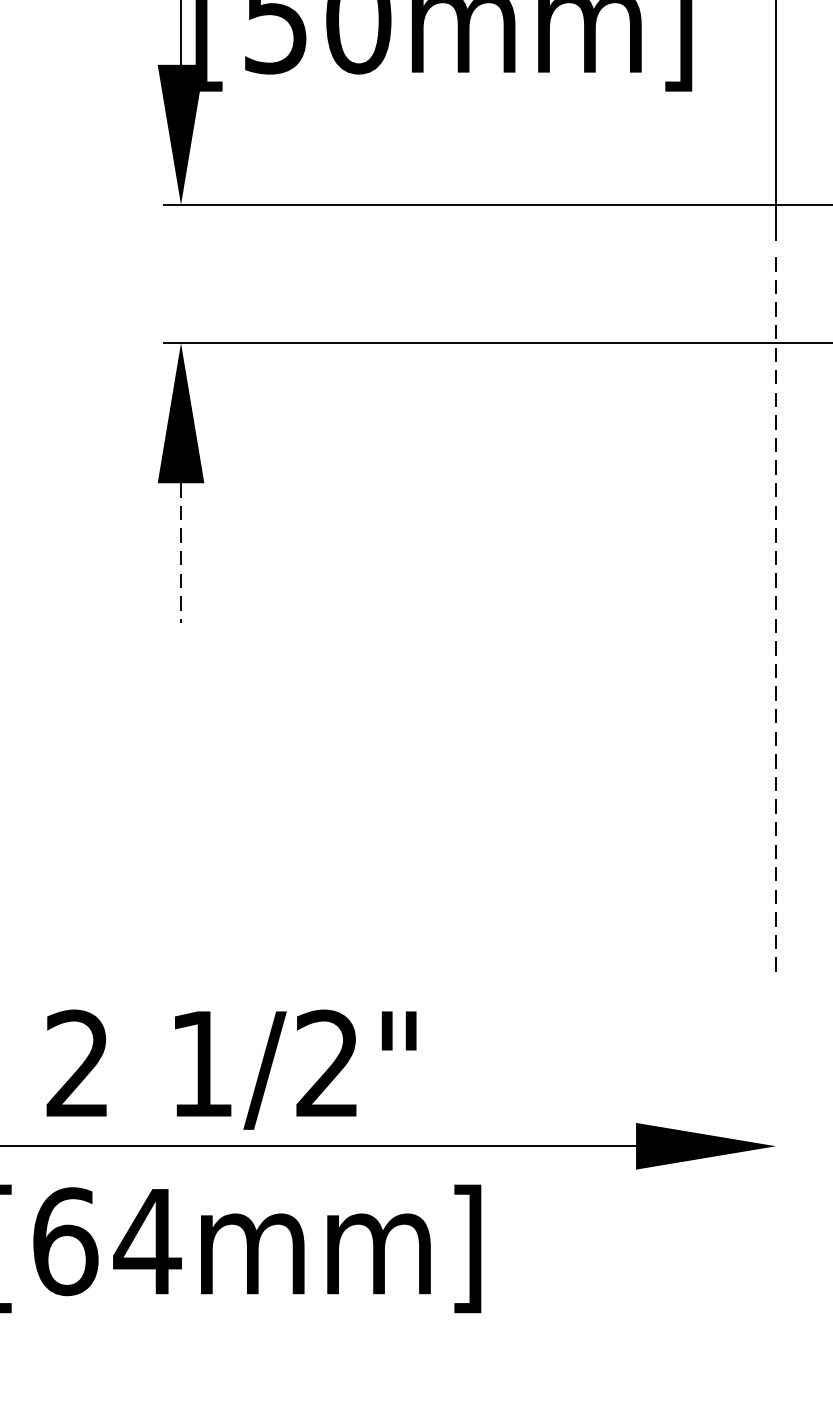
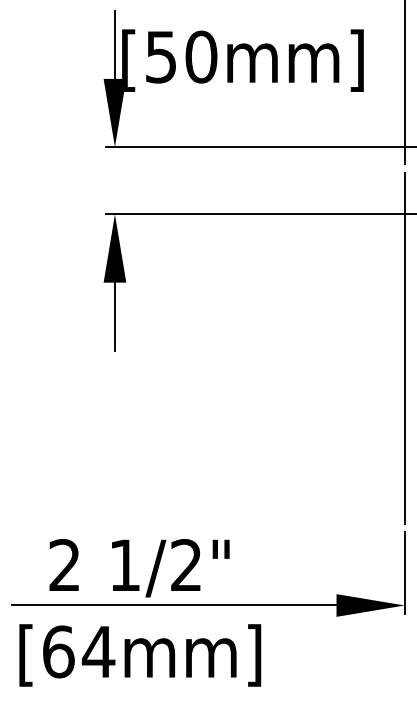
line: (180, 554) -> (114, 317), dashed -> solid
line: (775, 618) -> (404, 348), dashed -> solid
line: (775, 1080) -> (404, 573), added

